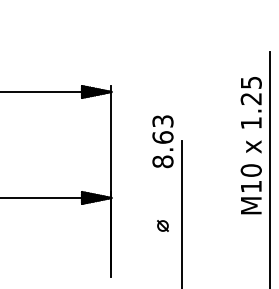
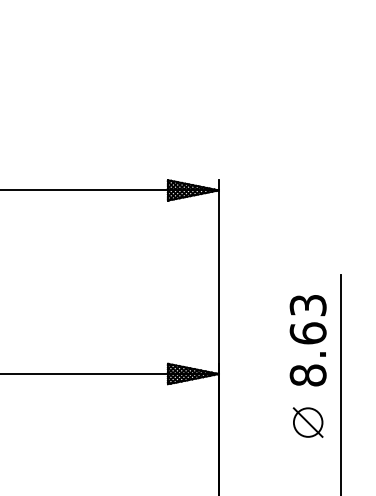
text: (162, 141) -> (307, 340), moved
part: (162, 225) -> (307, 421), size x1.67

